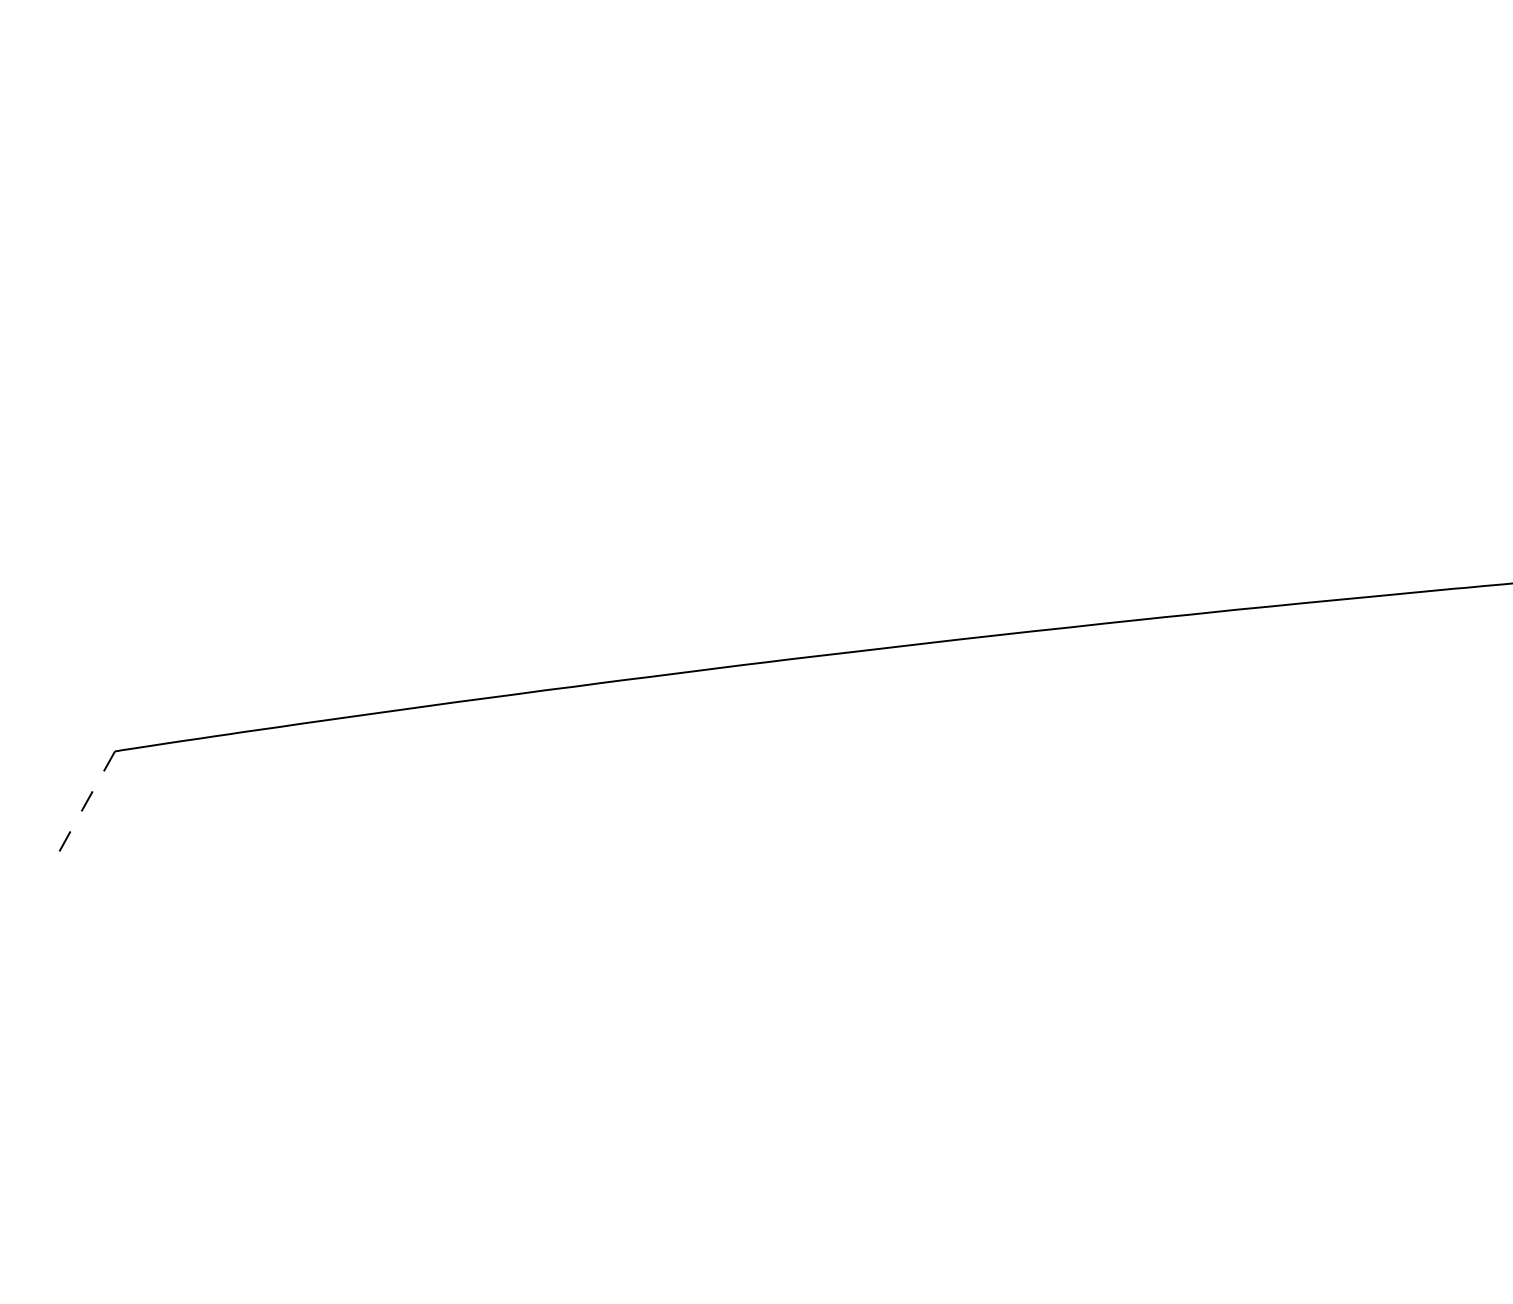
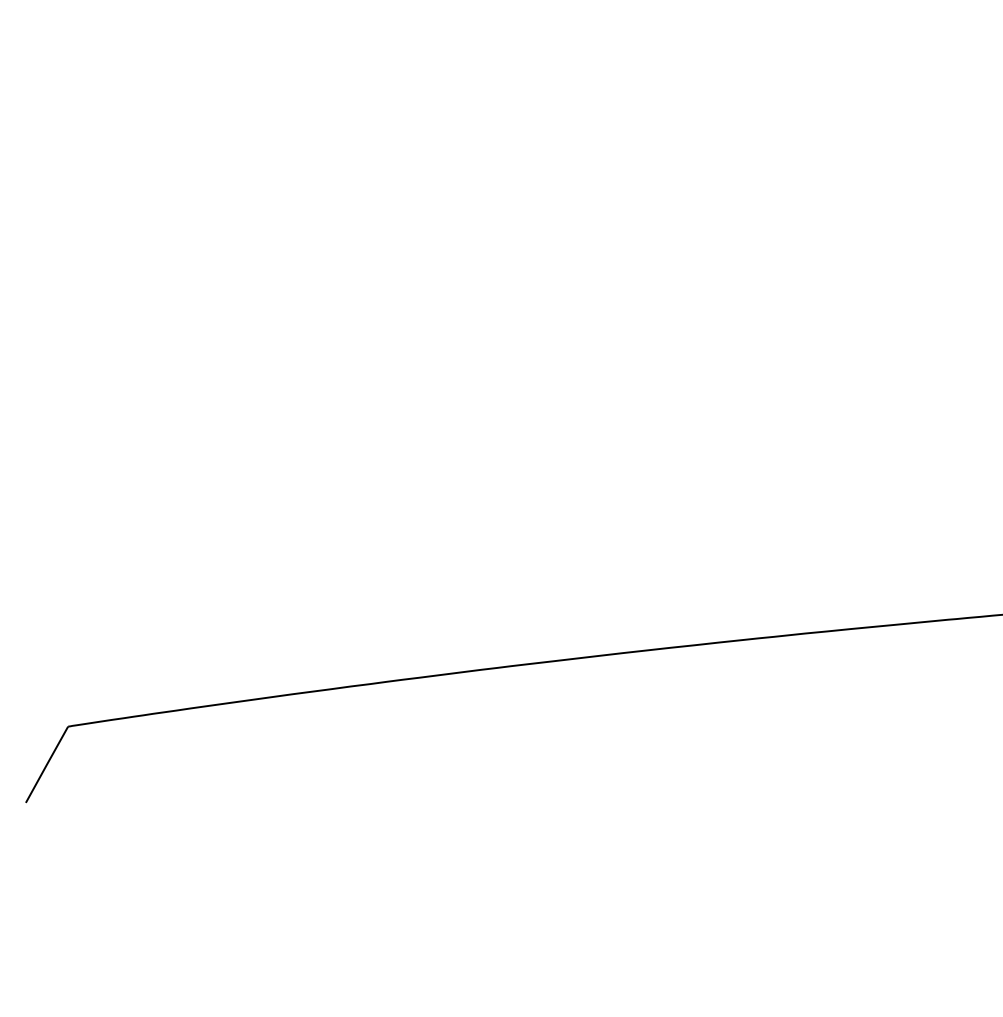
line: (82, 809) -> (46, 764), dashed -> solid

